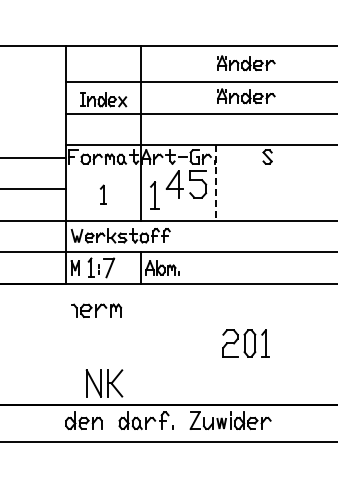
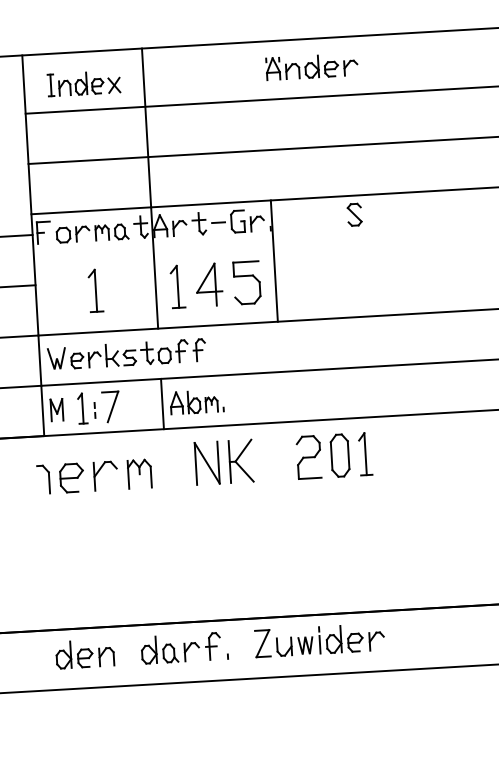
part: (246, 96) -> (315, 119), removed
part: (103, 99) -> (83, 83), moved
line: (215, 182) -> (273, 260), dashed -> solid
part: (186, 184) -> (228, 283), moved
part: (103, 194) -> (95, 289), size x1.43
part: (96, 310) -> (94, 476), size x1.43
part: (245, 343) -> (333, 456), moved
part: (104, 383) -> (224, 462), moved

